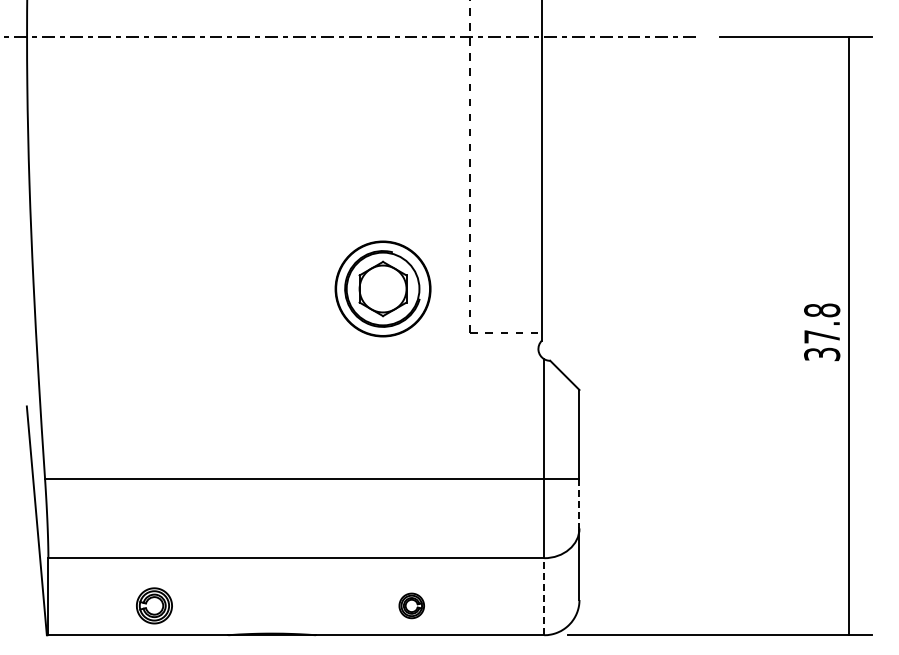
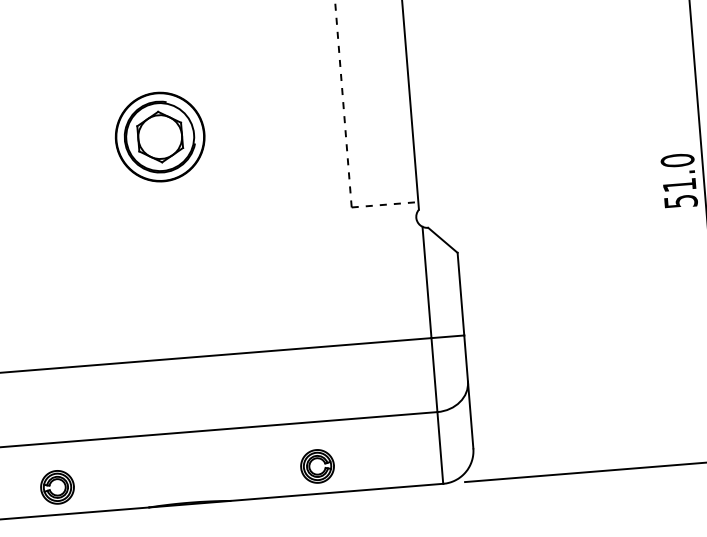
part: (382, 288) -> (159, 136), moved
text: (821, 331) -> (678, 180), 37.8 -> 51.0
line: (579, 503) -> (466, 358), dashed -> solid
line: (544, 596) -> (440, 447), dashed -> solid
part: (154, 605) -> (57, 486), moved
part: (411, 605) -> (317, 466), size x1.43

